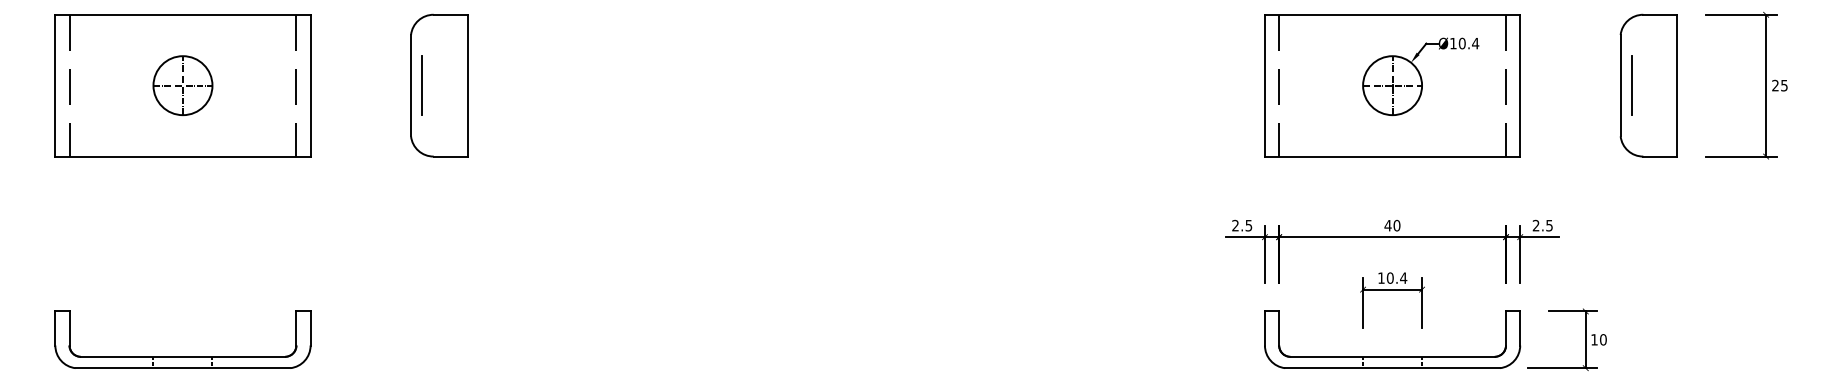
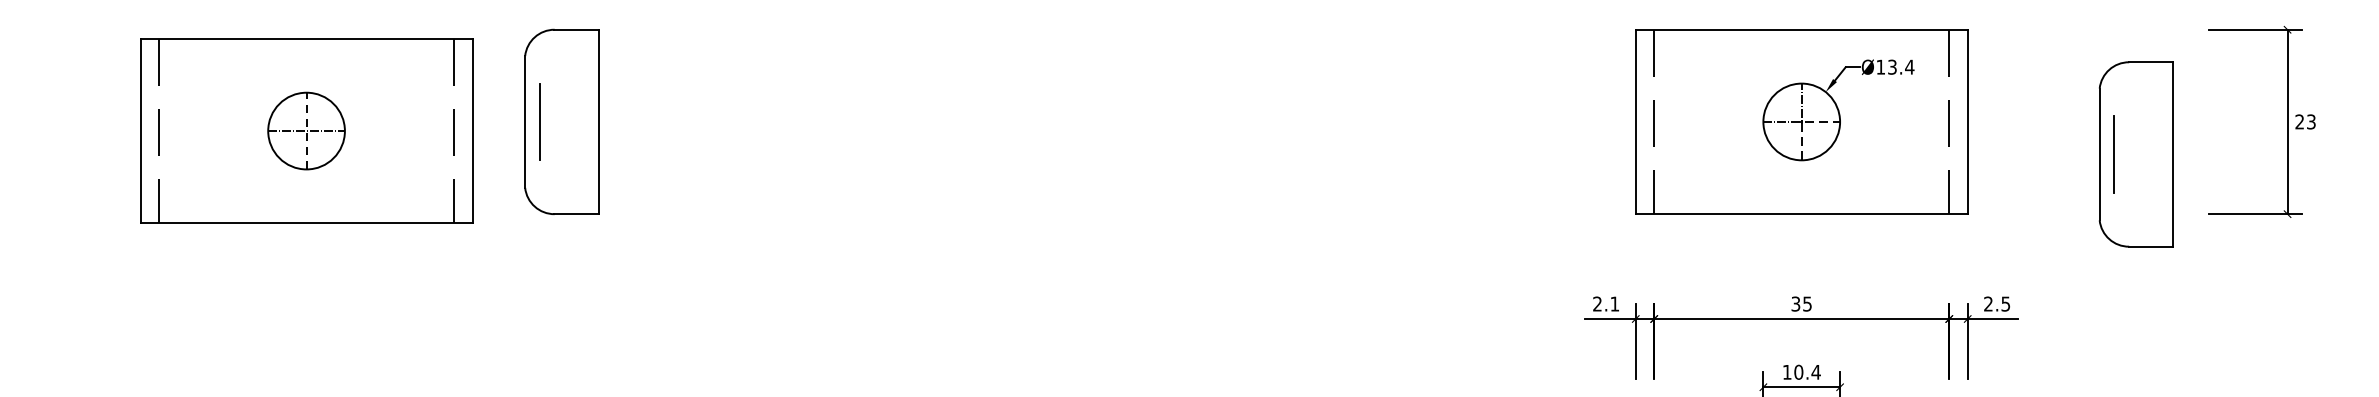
text: (1461, 43) -> (1891, 67), Ø10.4 -> Ø13.4
text: (1784, 84) -> (2311, 120), 25 -> 23
part: (182, 85) -> (305, 130), moved
part: (1648, 85) -> (2135, 154), moved
text: (1248, 225) -> (1614, 303), 2.5 -> 2.1
text: (1392, 225) -> (1801, 303), 40 -> 35

